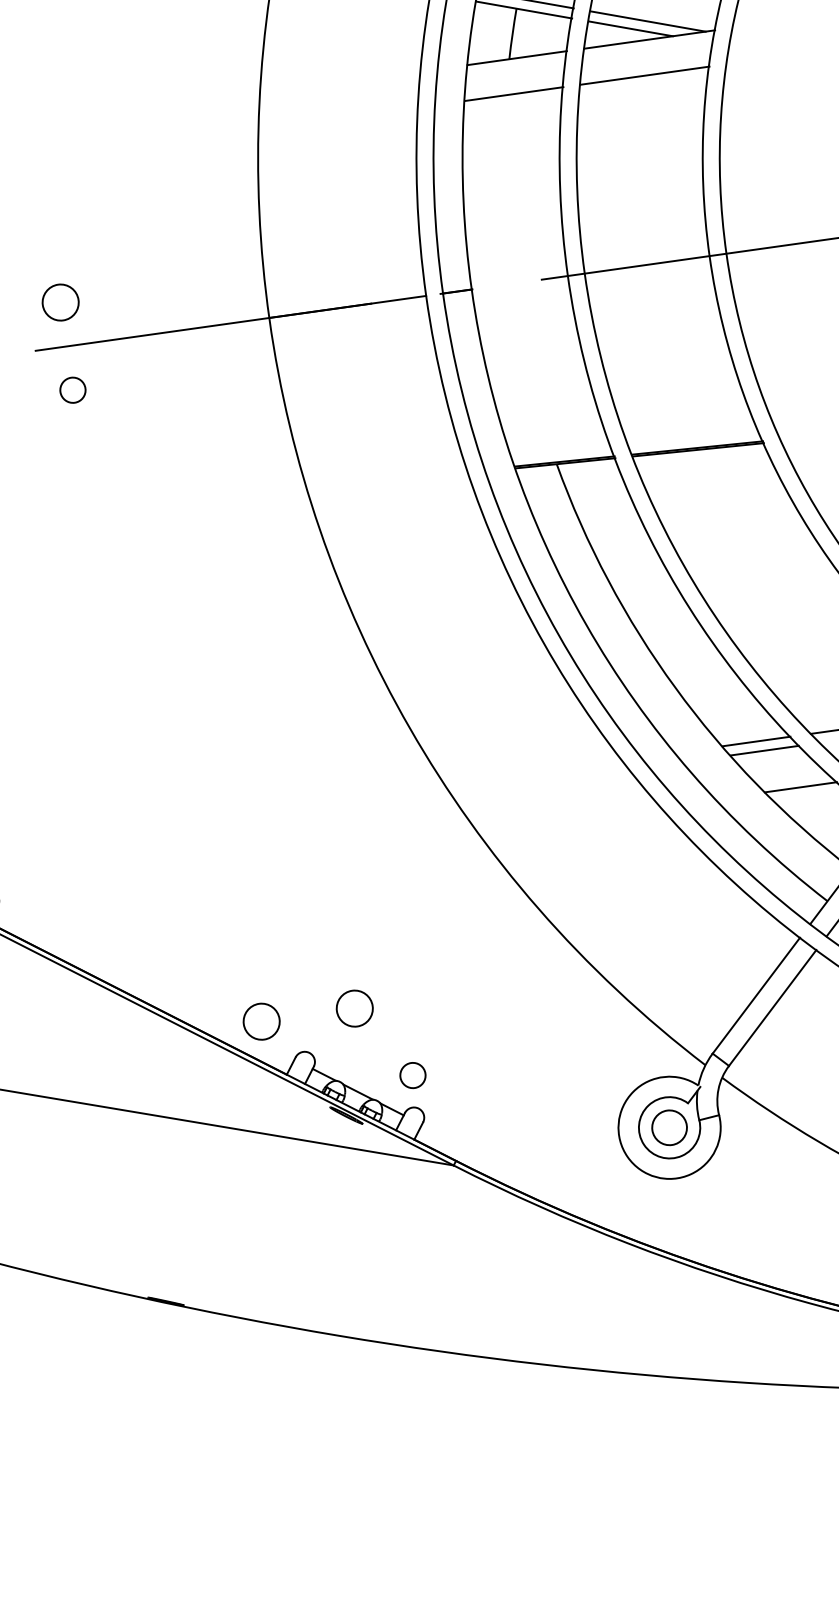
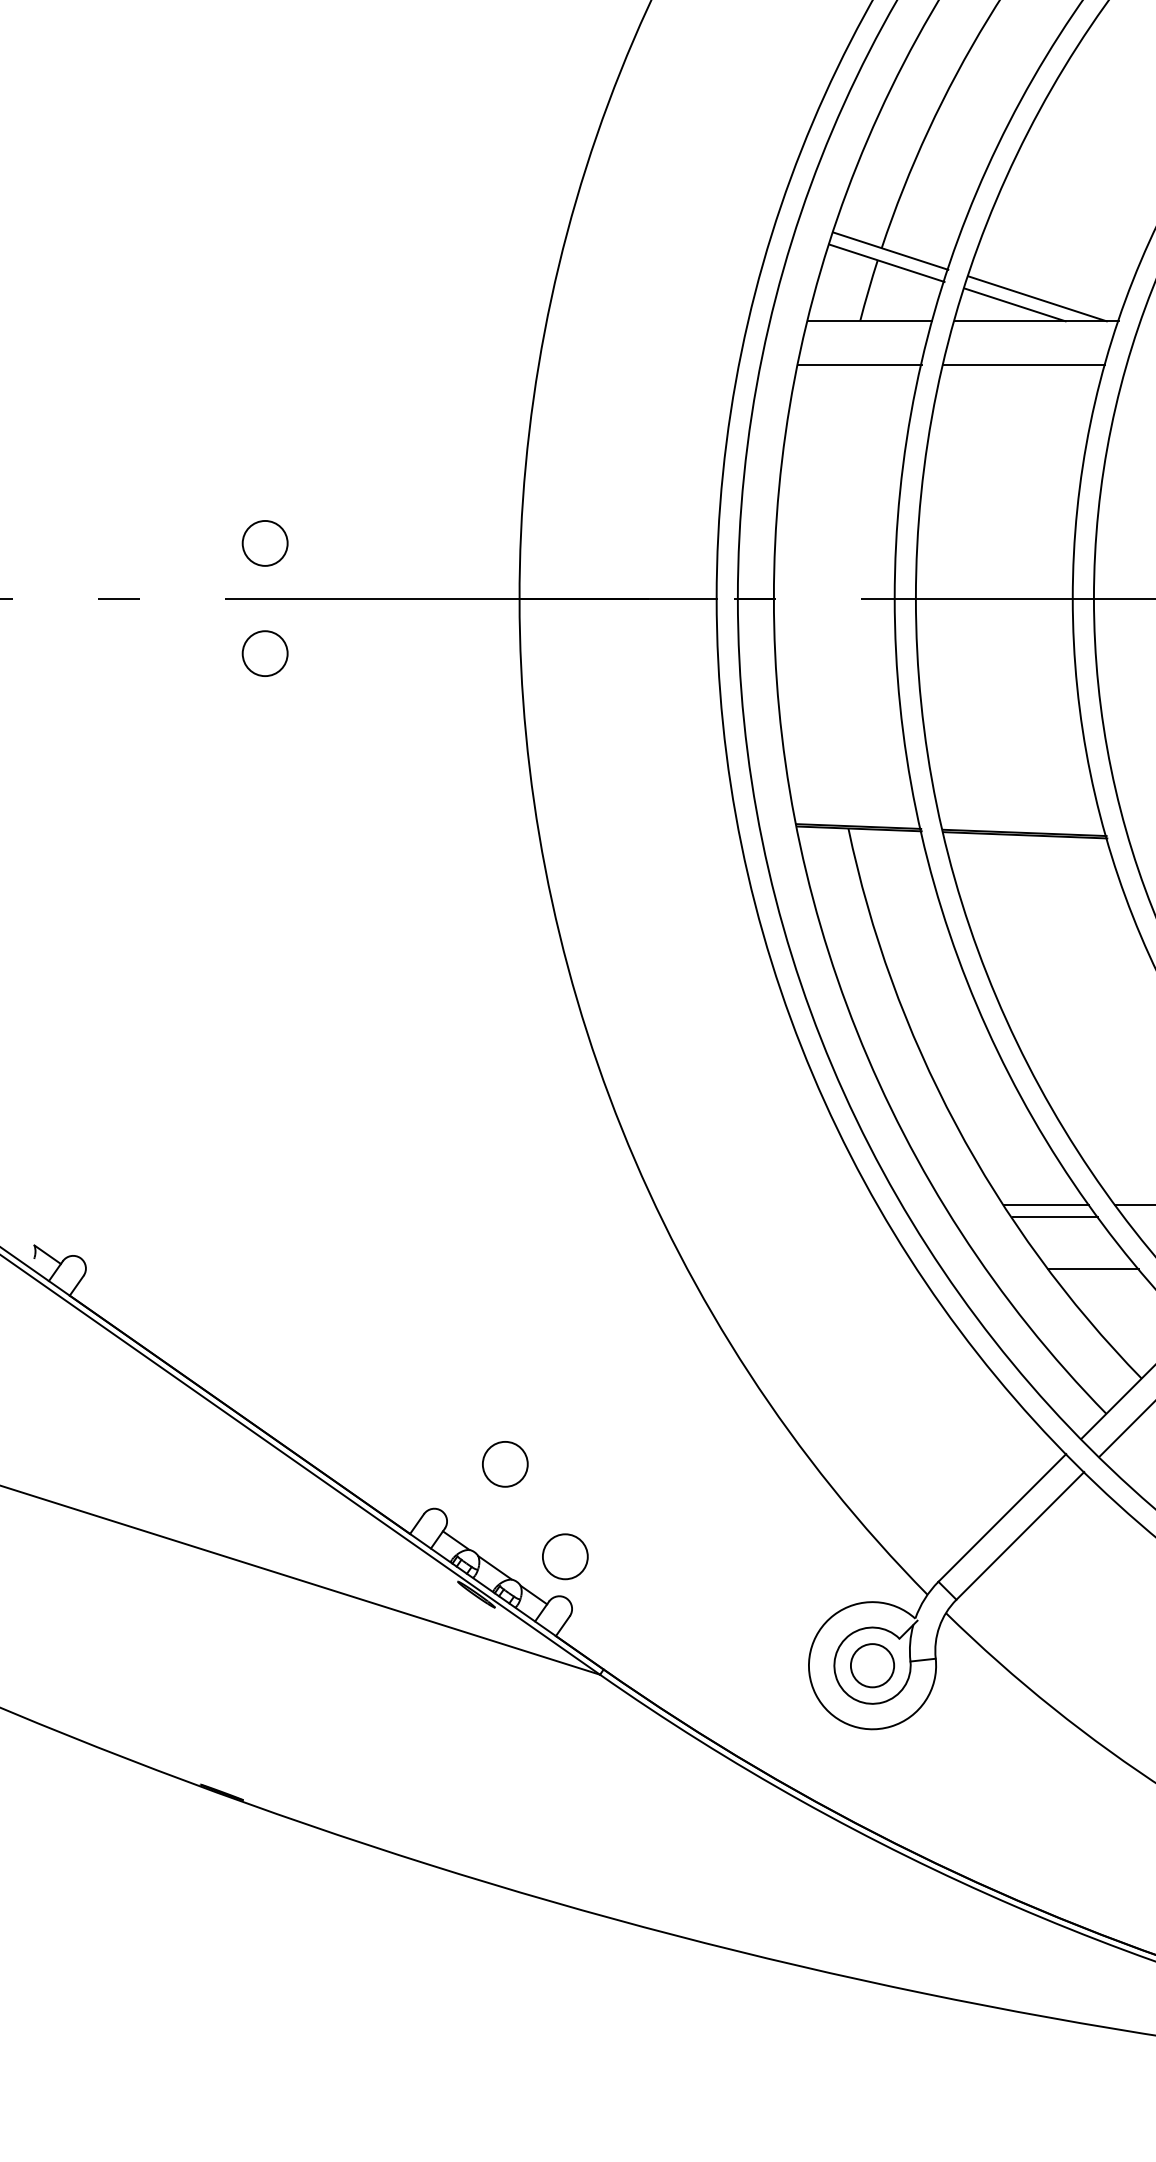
circle: (72, 390) -> (264, 653), size x1.43
circle: (261, 1021) -> (388, 1464), removed
circle: (413, 1075) -> (565, 1556), size x1.43

